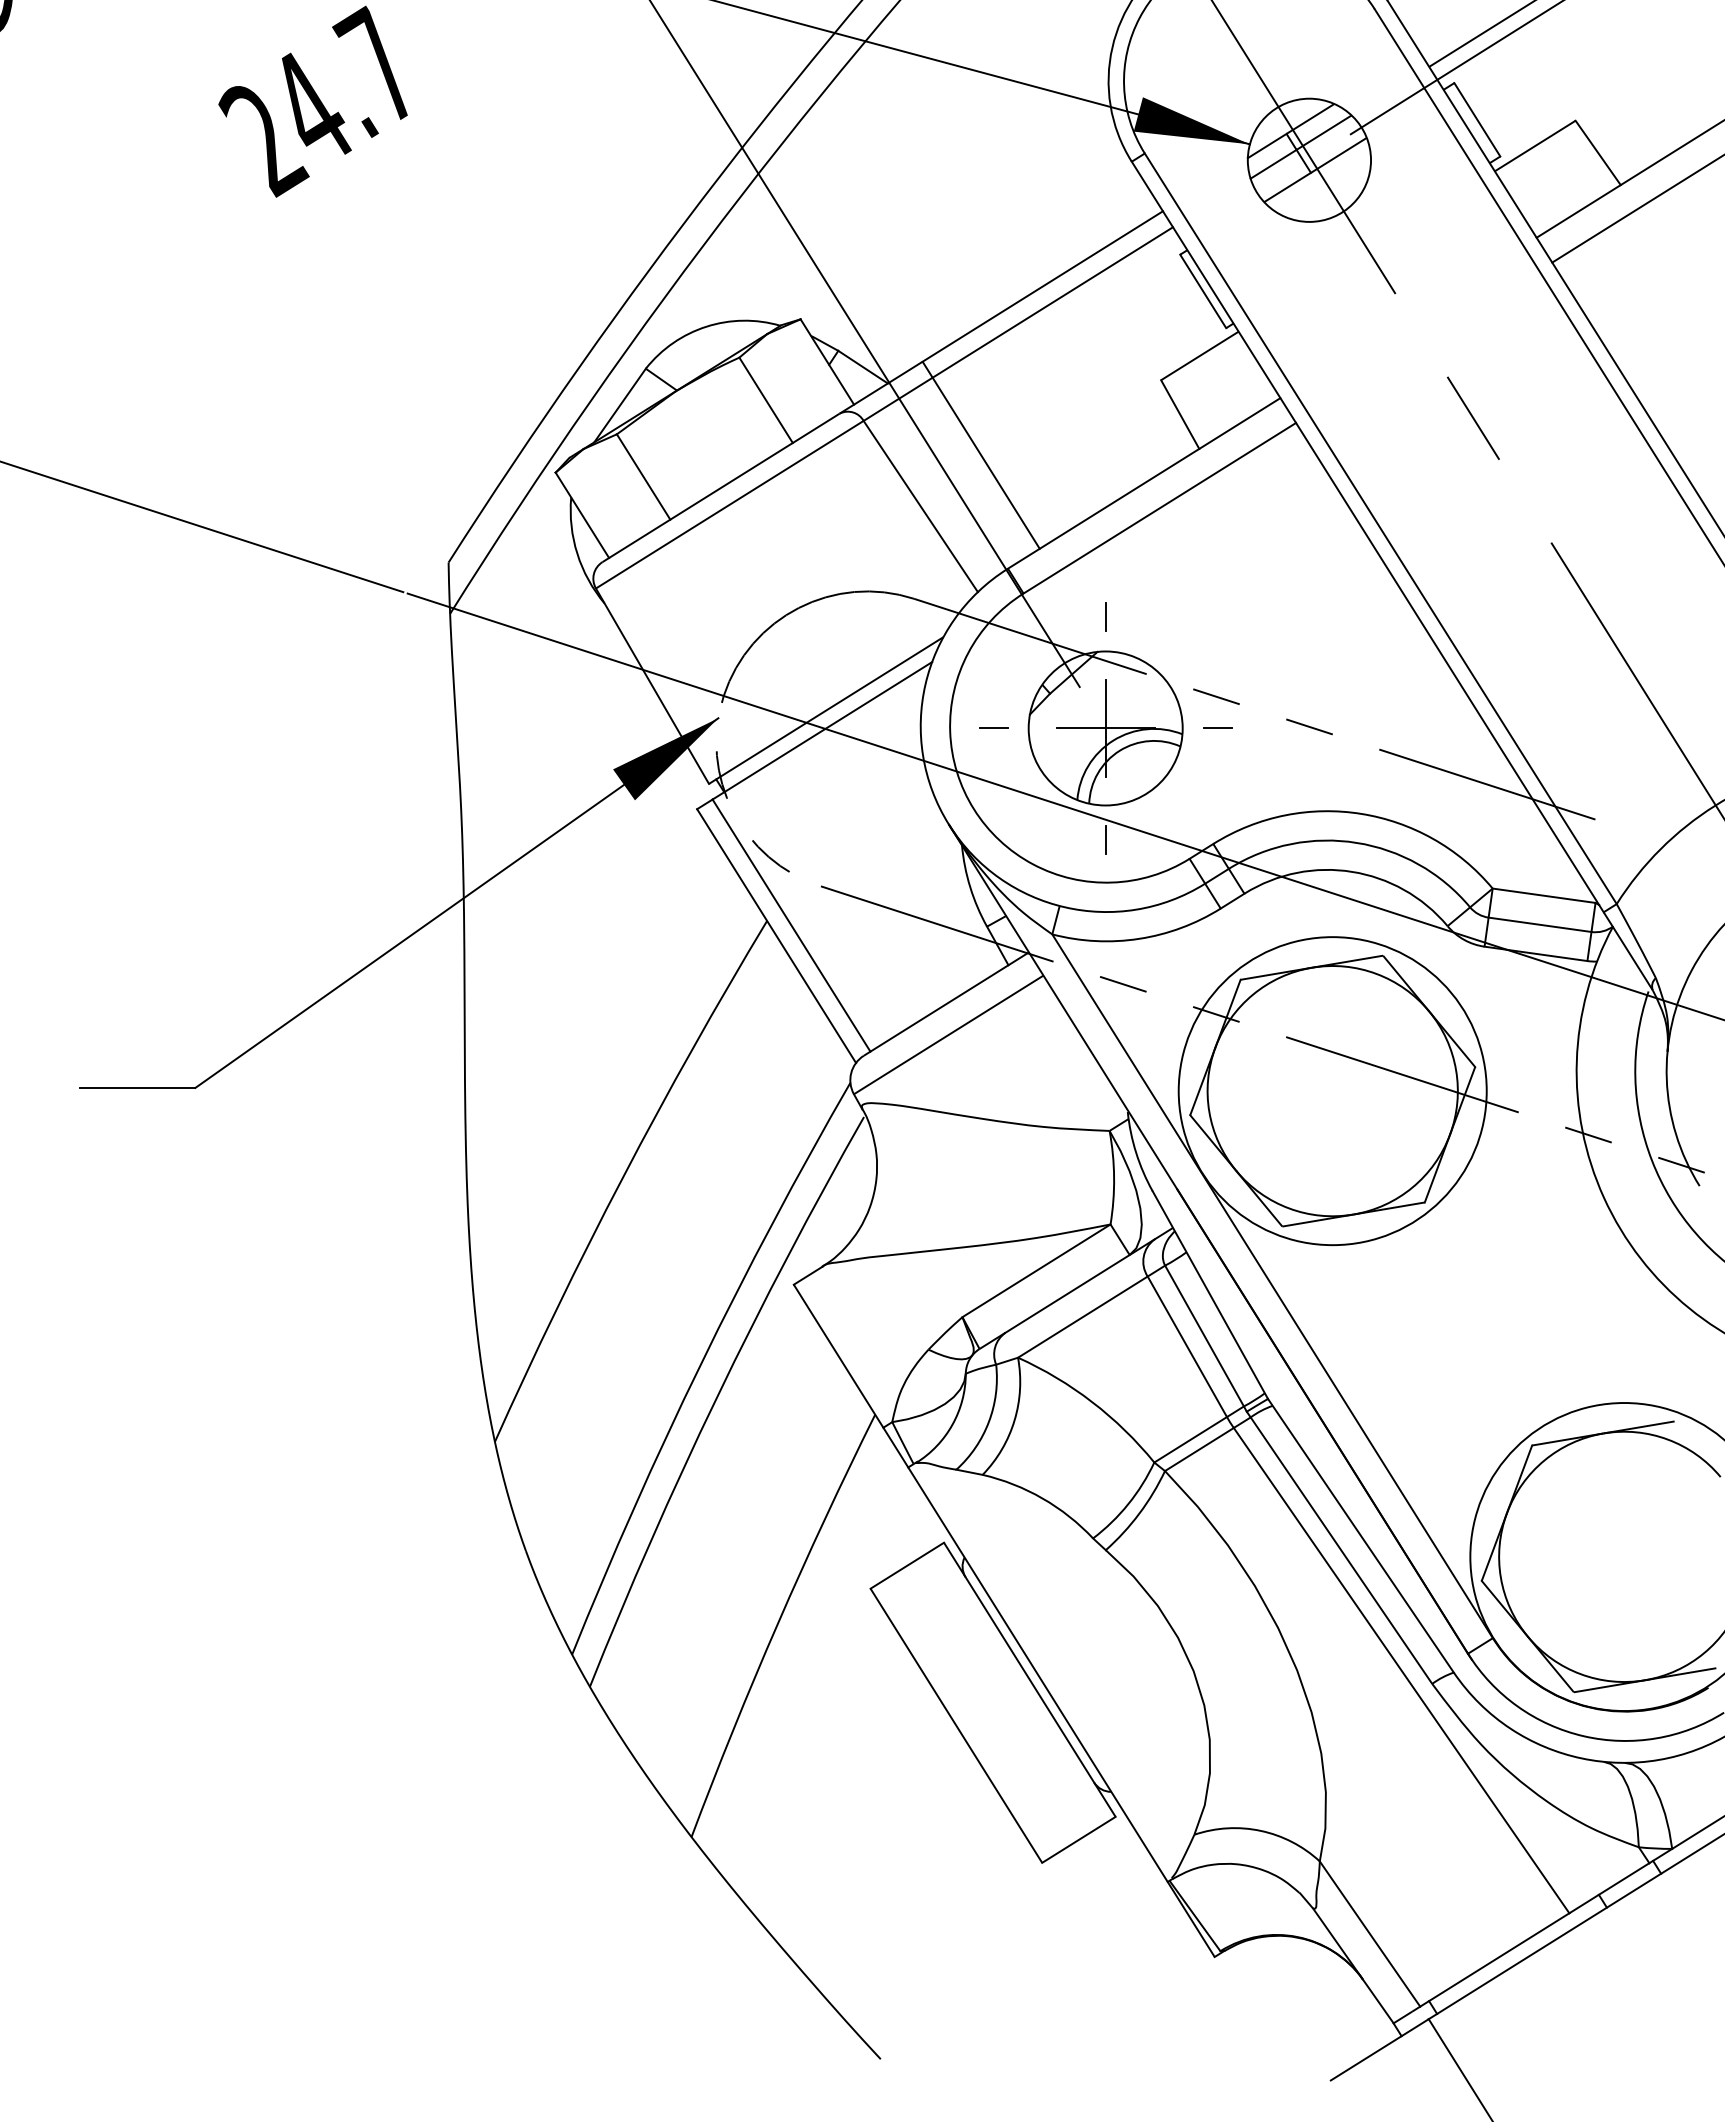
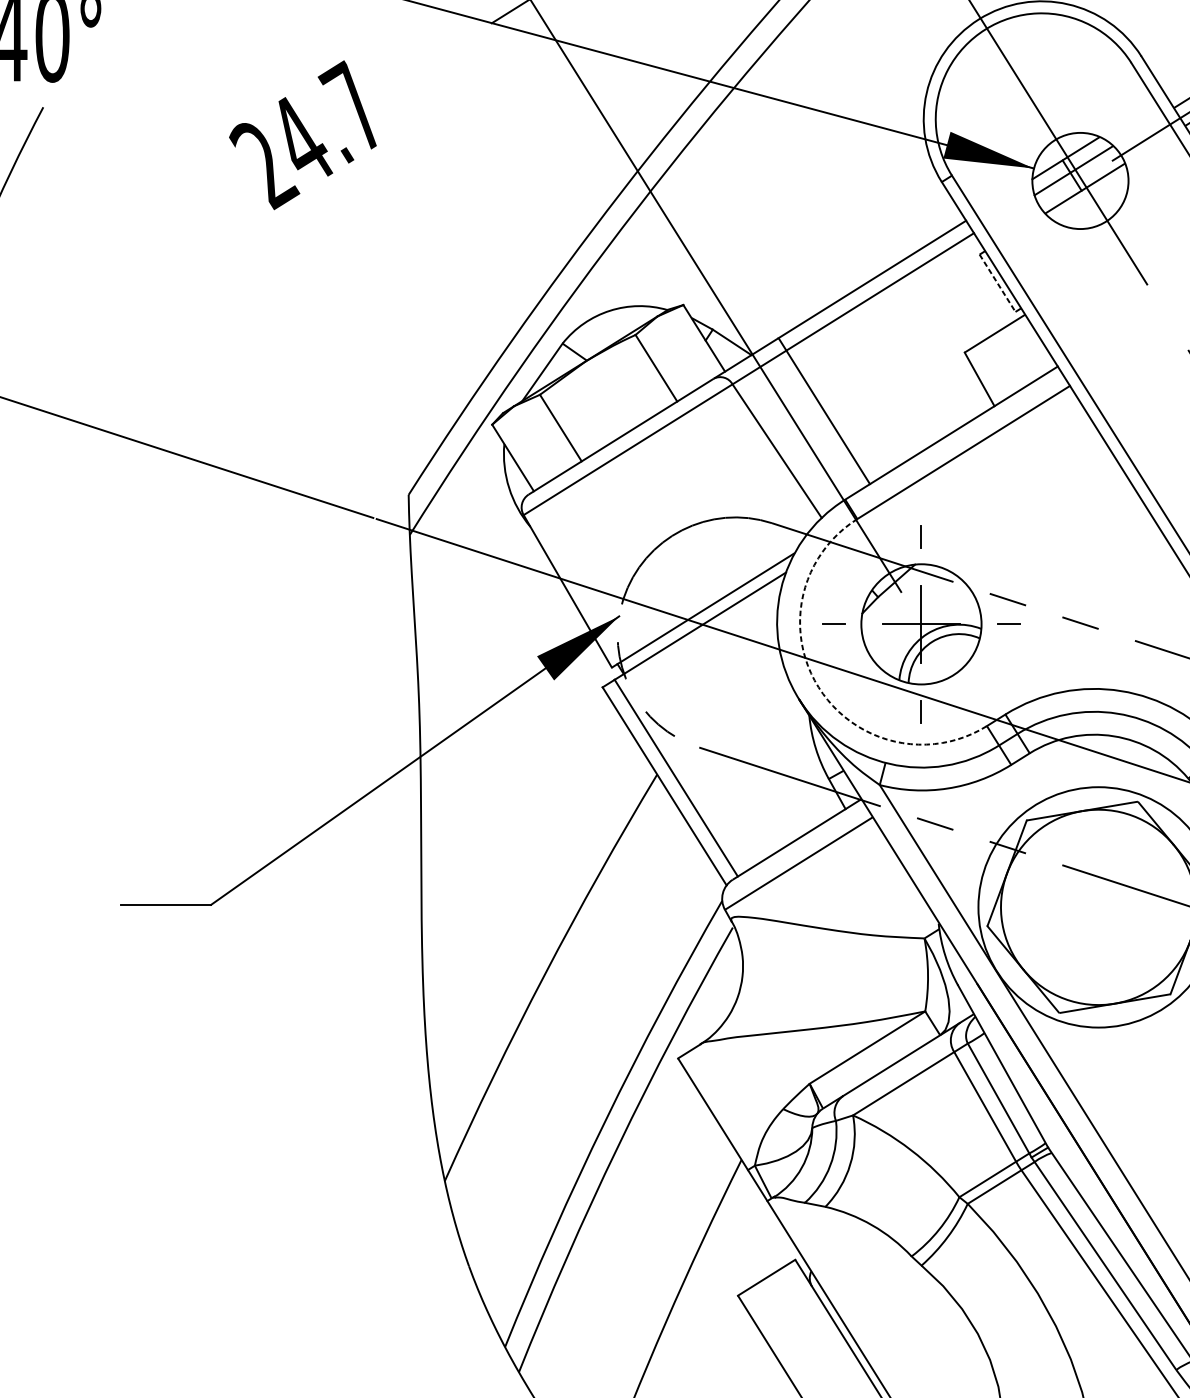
line: (1203, 291) -> (997, 283), solid -> dashed
arc: (973, 809) -> (818, 687), solid -> dashed

